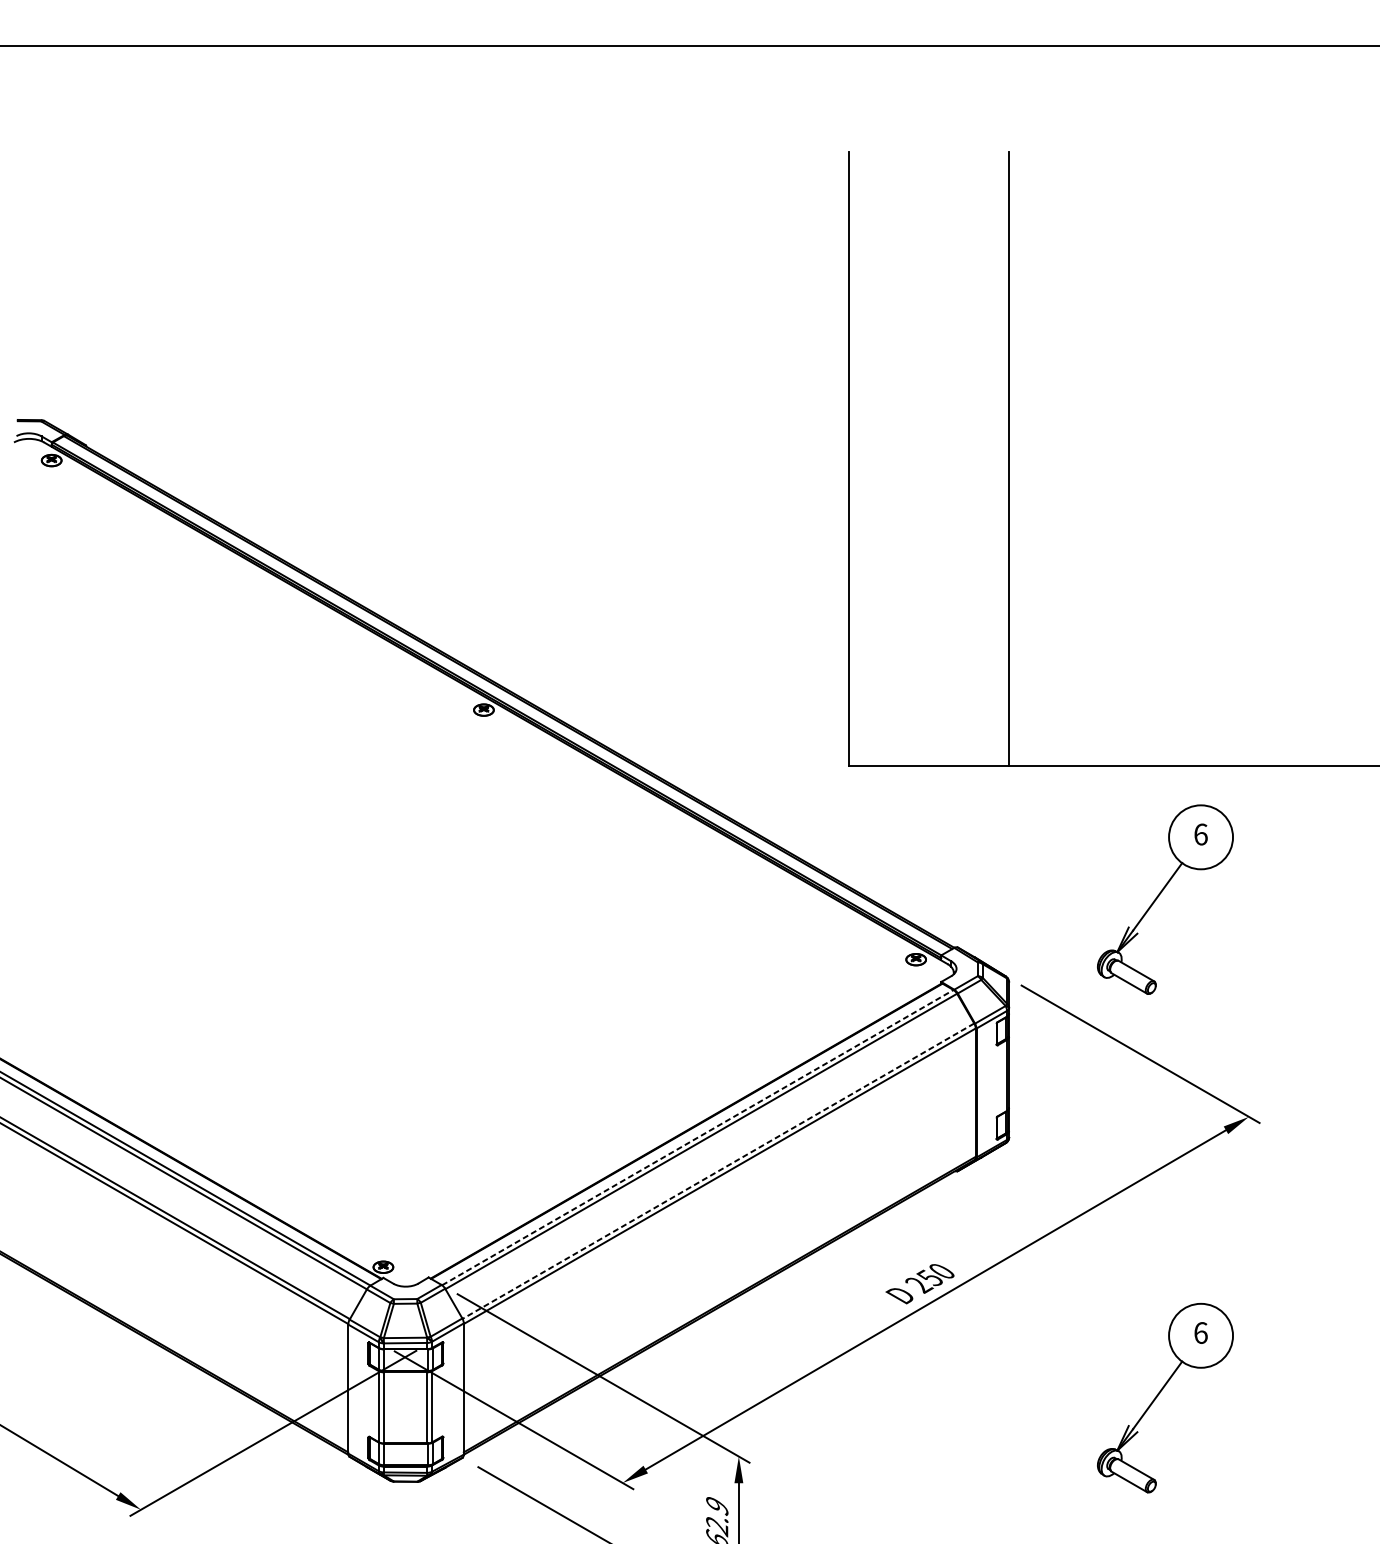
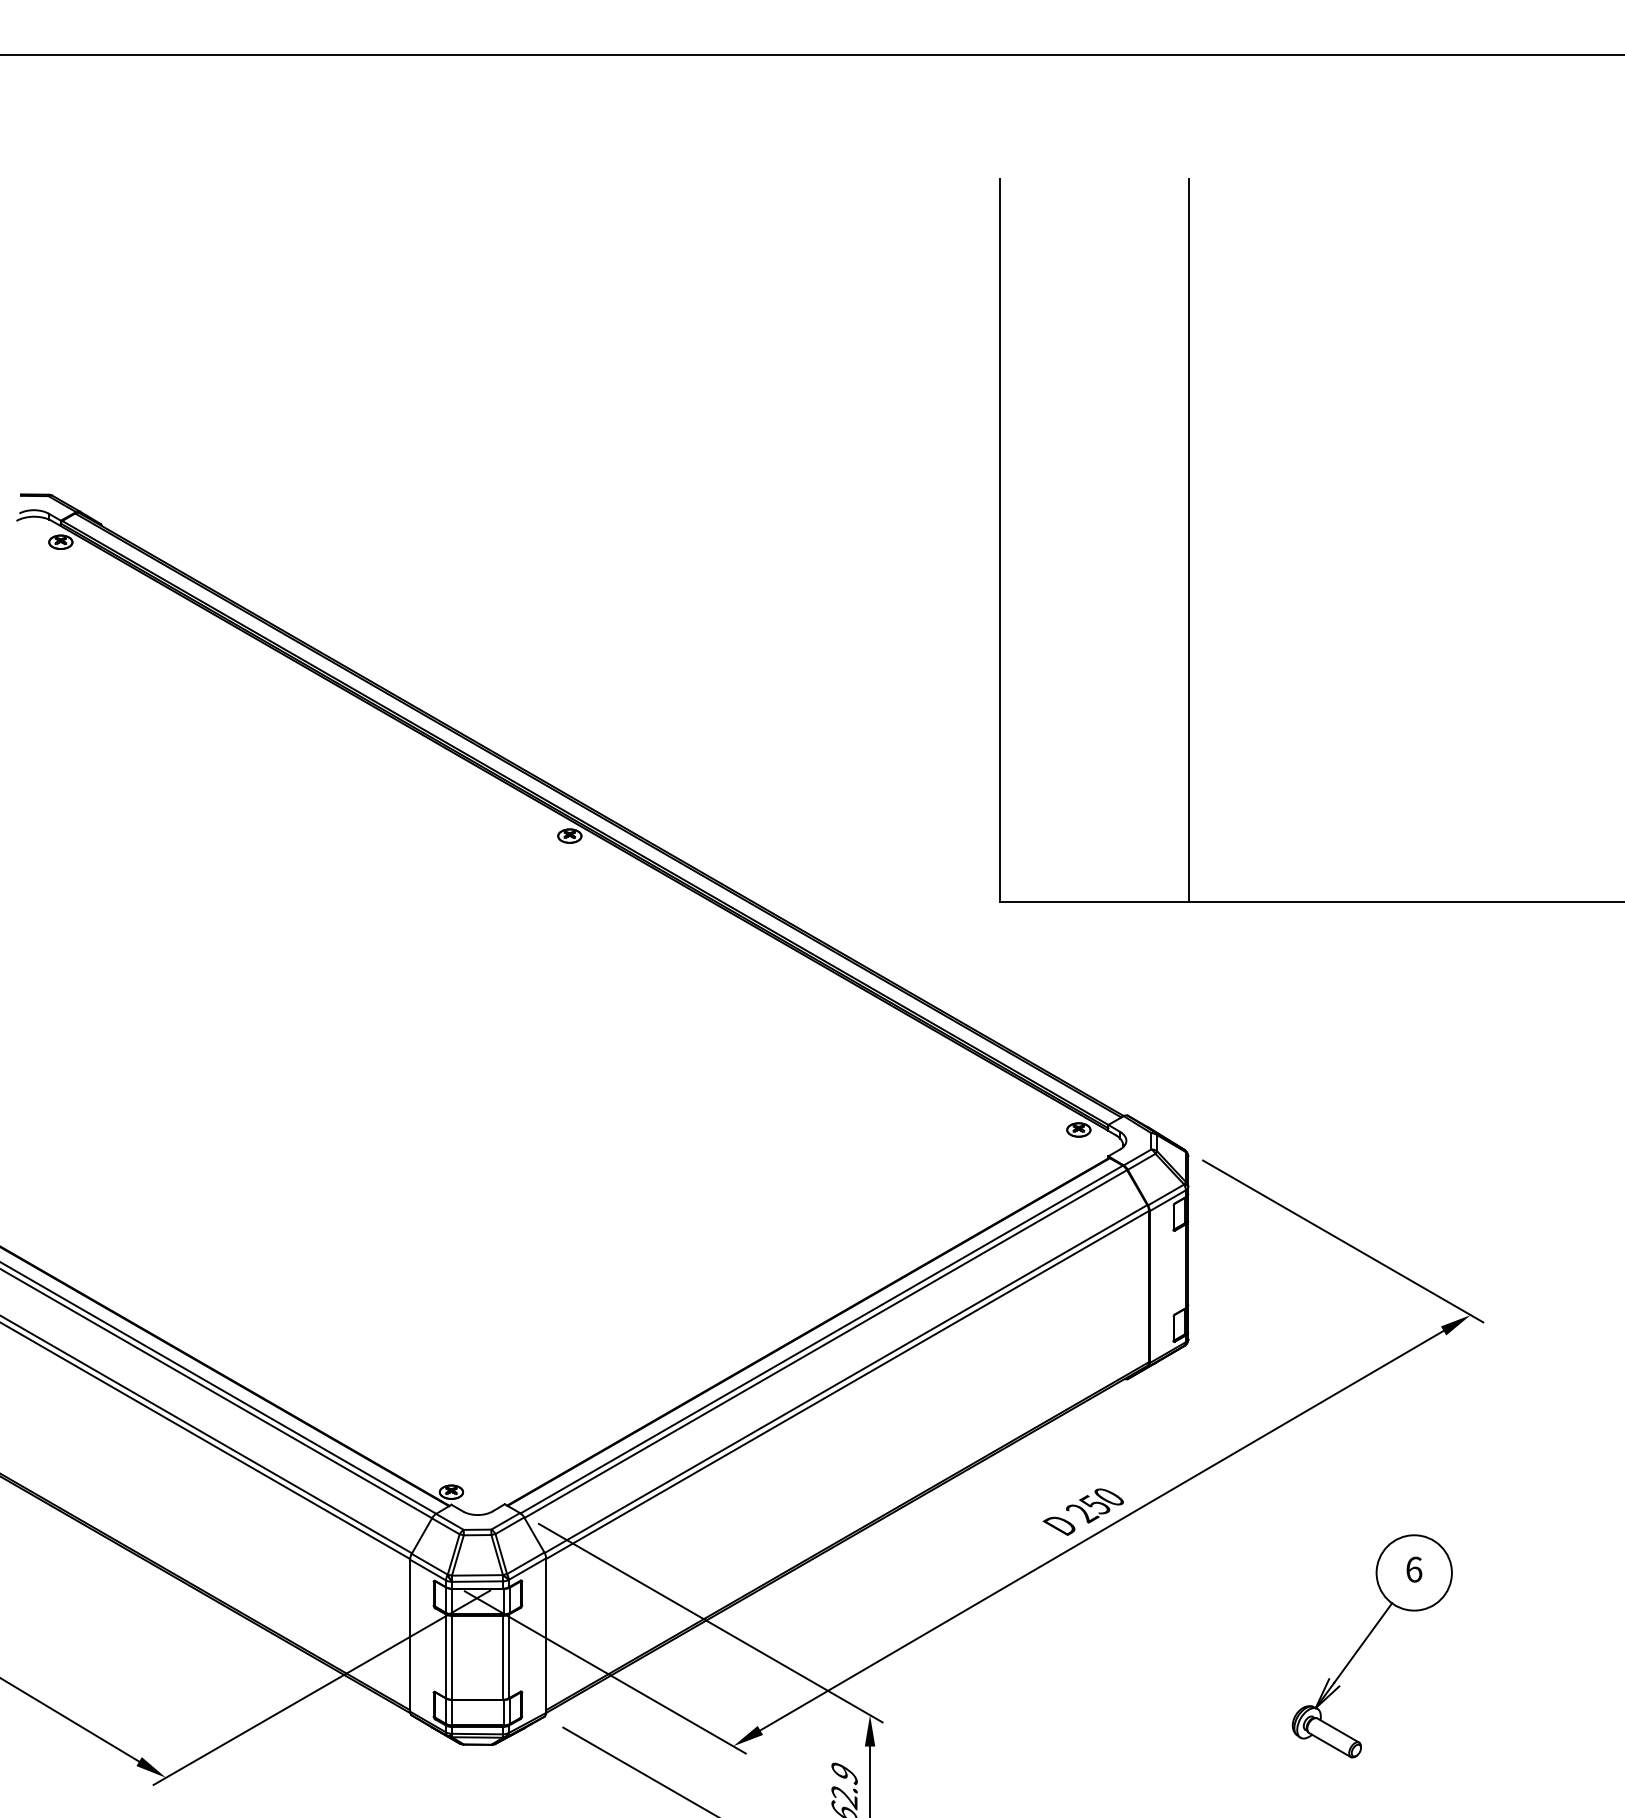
part: (1158, 897) -> (1364, 1056), removed
line: (697, 1137) -> (821, 1339), dashed -> solid
line: (718, 1171) -> (845, 1379), dashed -> solid

